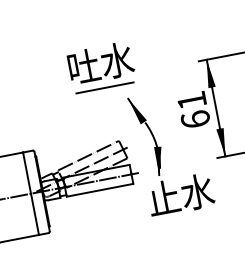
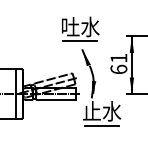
part: (100, 66) -> (80, 28), moved
line: (184, 219) -> (101, 125), added

